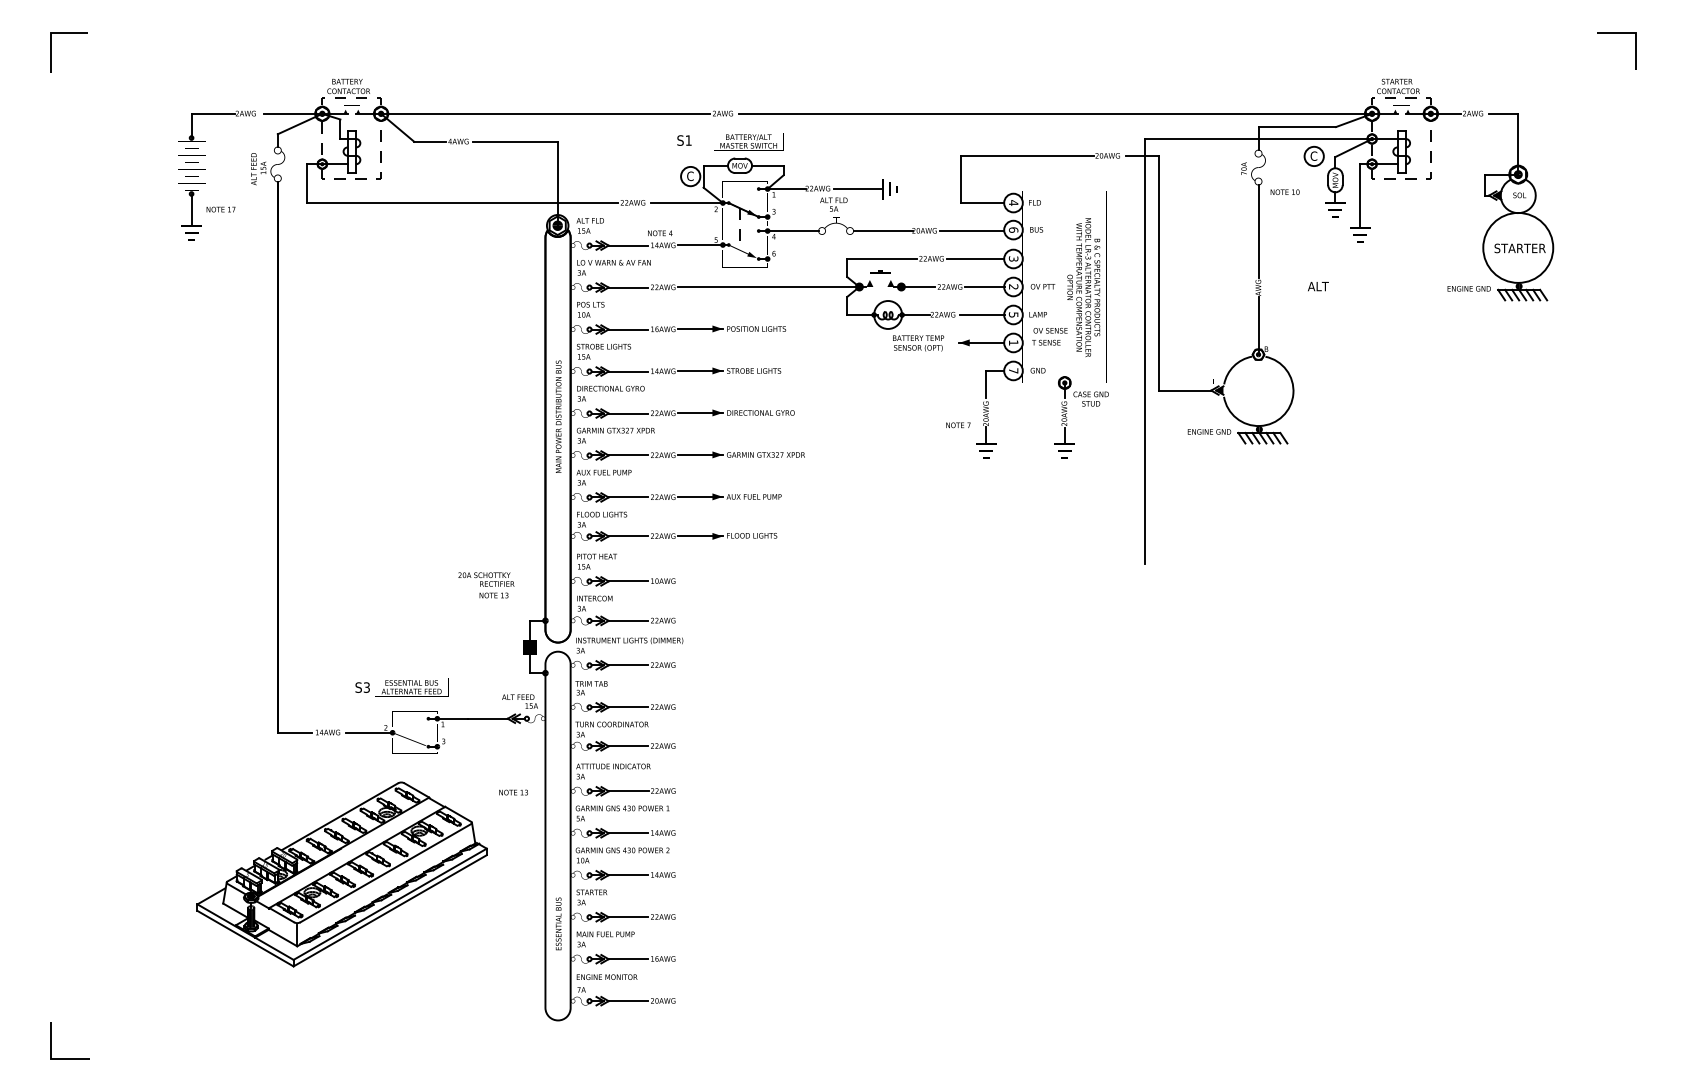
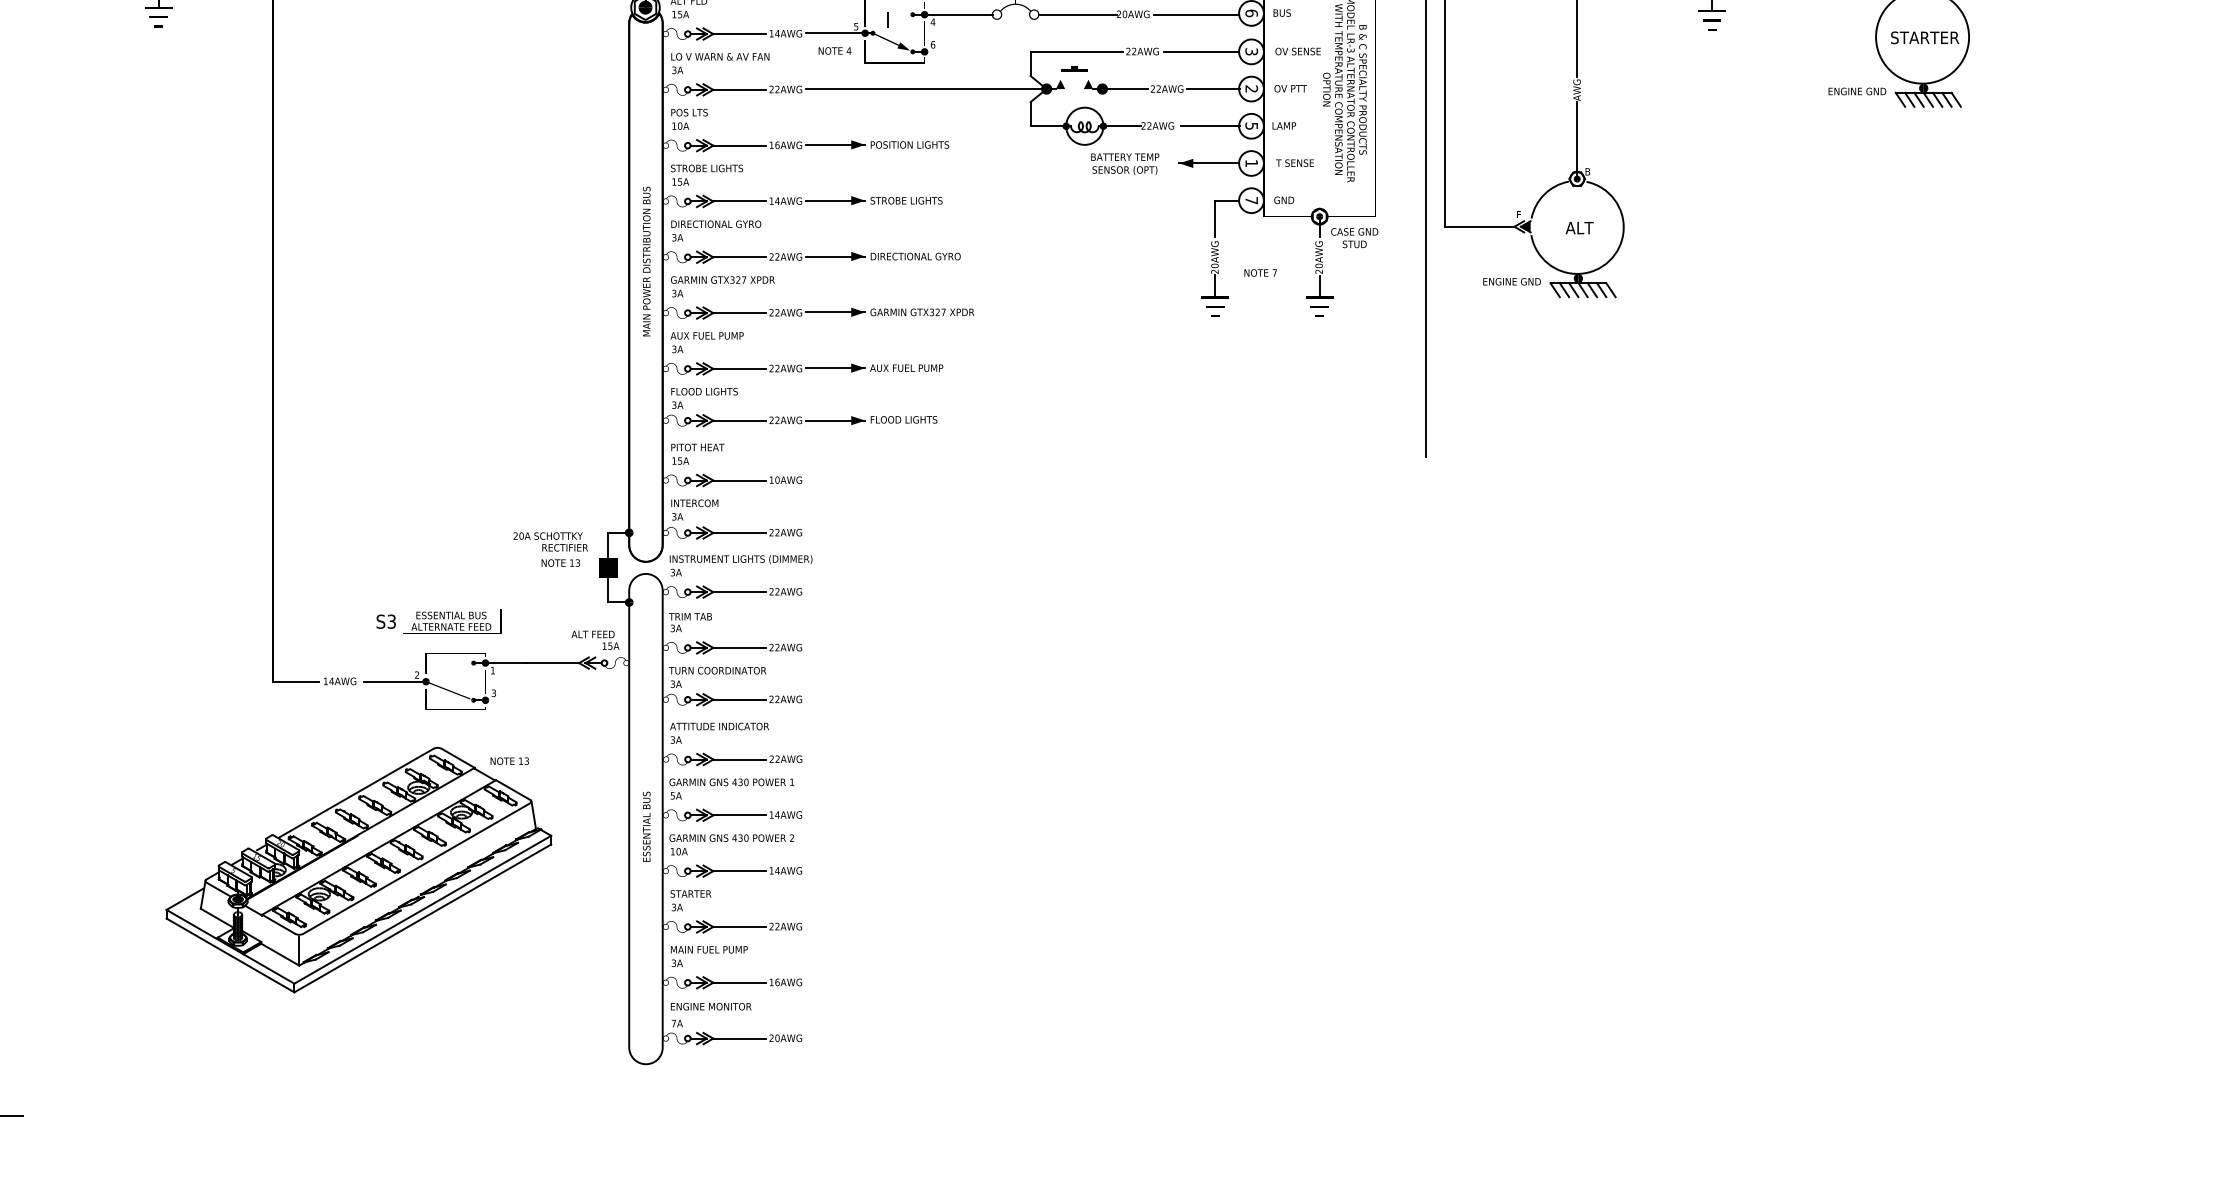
text: (660, 233) -> (835, 51), moved
text: (1318, 286) -> (1579, 228), moved
text: (1050, 330) -> (1298, 51), moved
text: (958, 425) -> (1260, 273), moved
text: (486, 585) -> (550, 549), moved
text: (513, 792) -> (509, 761), moved
text: (558, 923) -> (646, 826), moved

